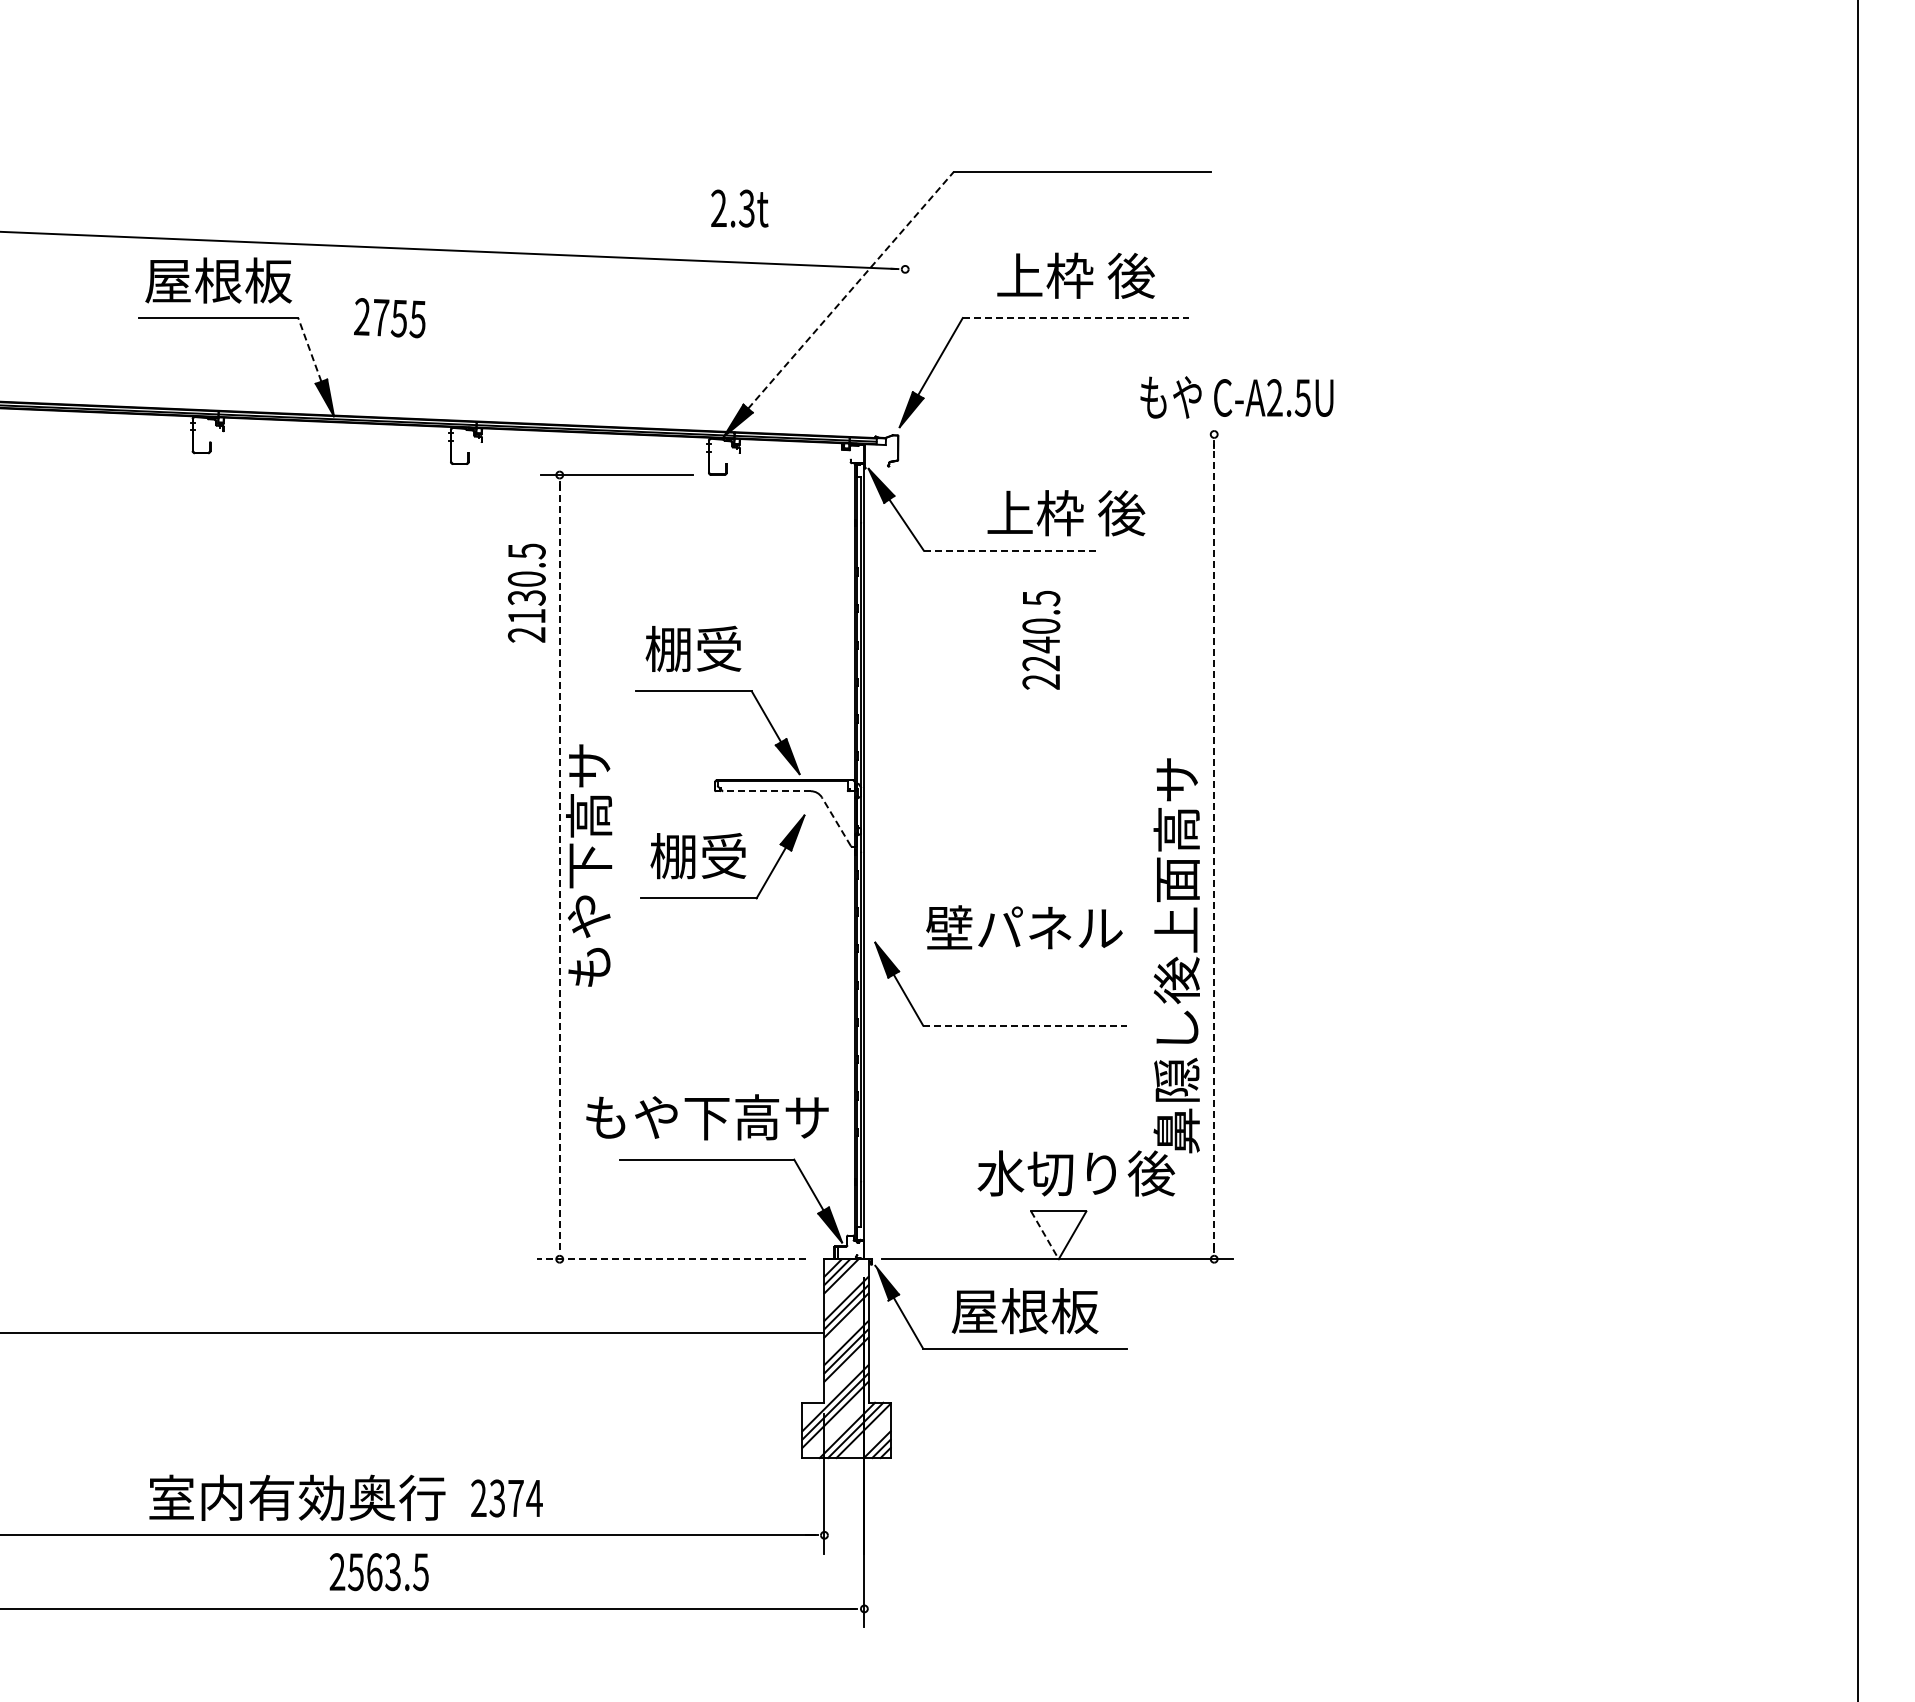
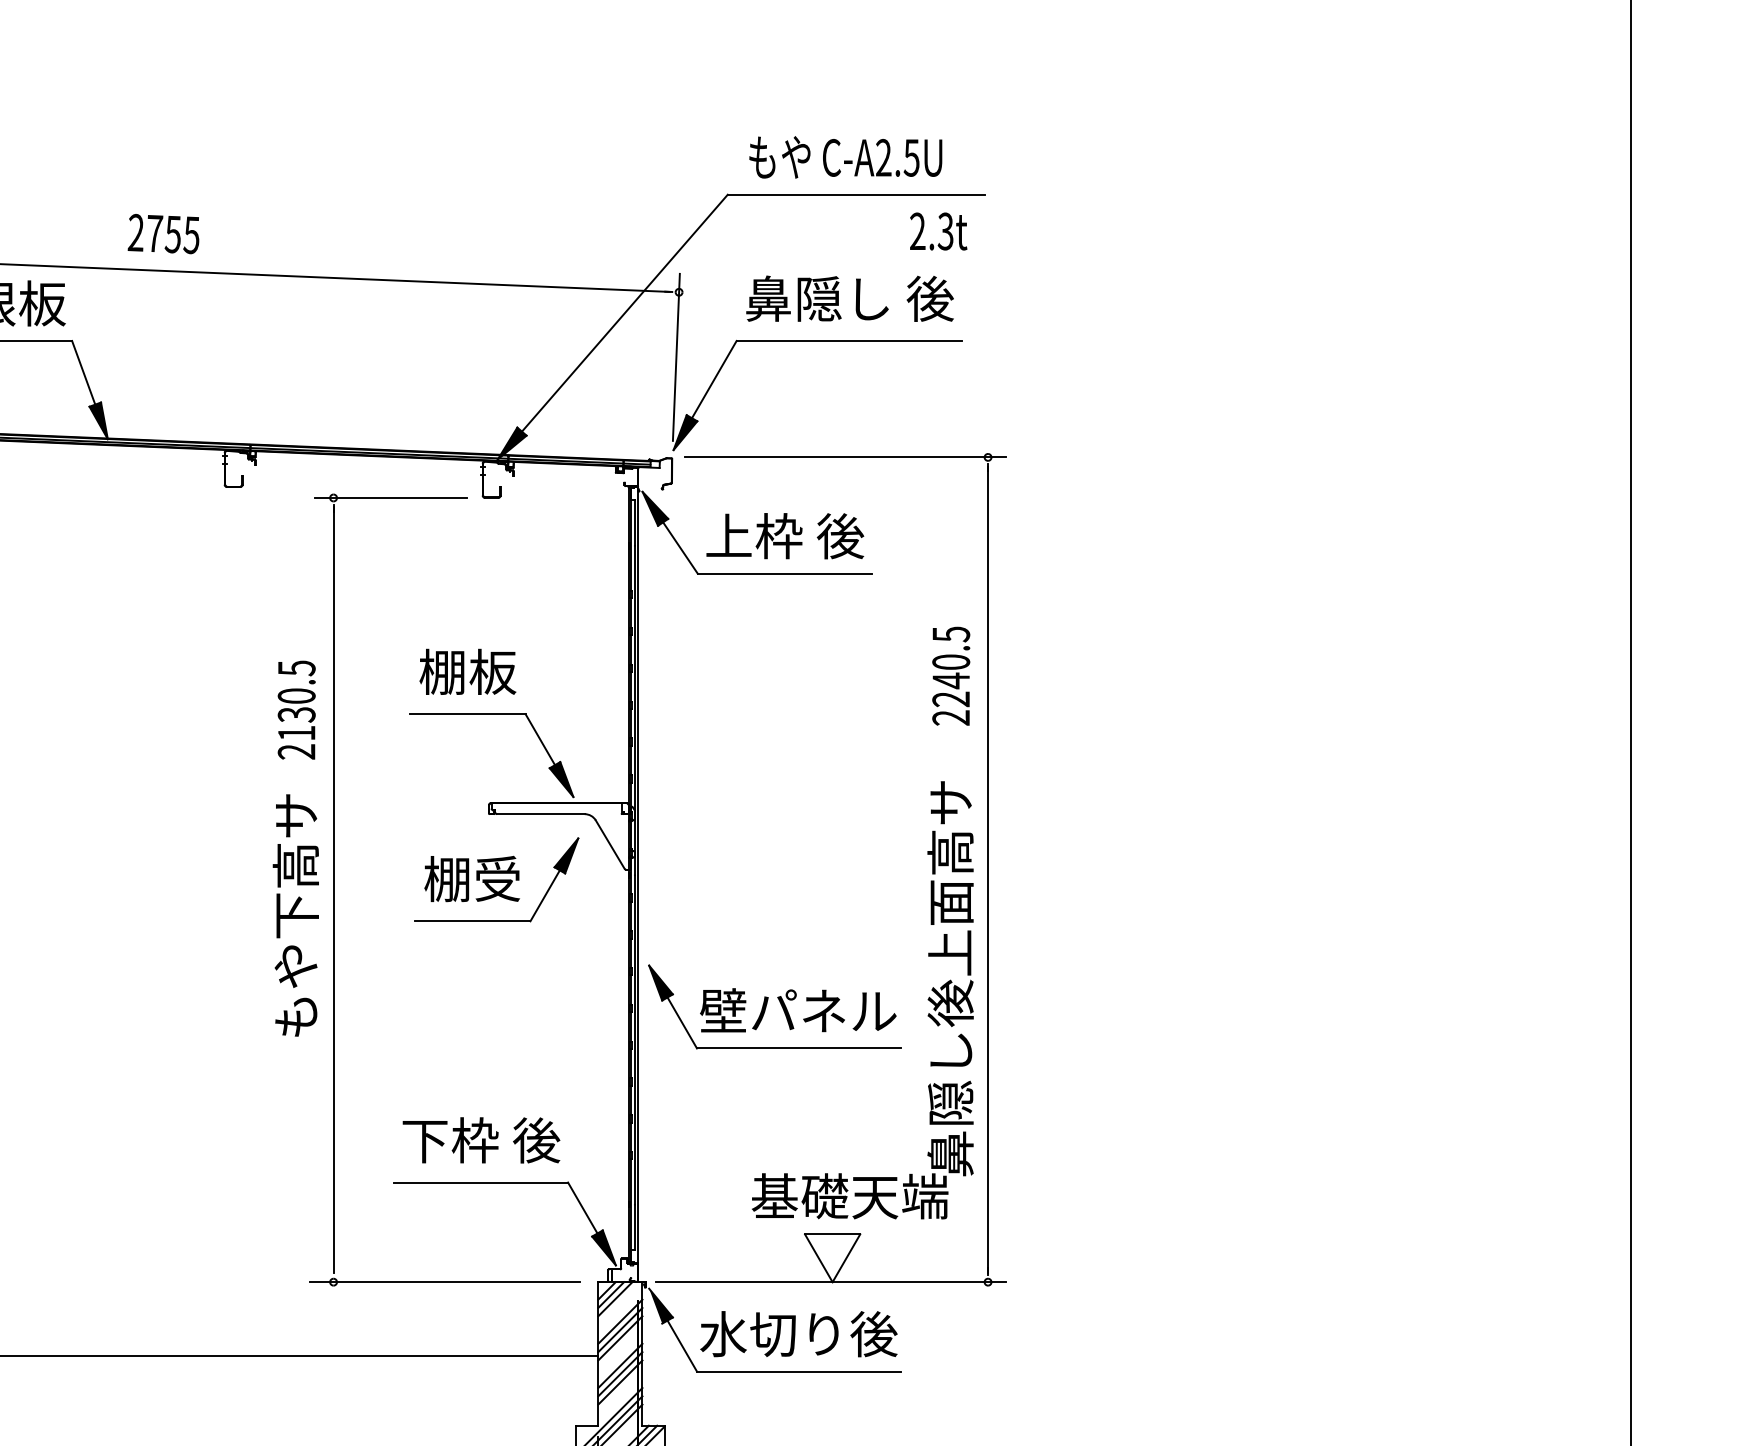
text: (739, 208) -> (938, 231), moved
text: (1076, 275) -> (850, 298), 上枠 後 -> 鼻隠し 後
line: (851, 290) -> (625, 313), dashed -> solid
text: (389, 318) -> (163, 234), moved
line: (1075, 318) -> (849, 341), dashed -> solid
line: (902, 333) -> (676, 356), added
line: (309, 349) -> (83, 372), dashed -> solid
text: (1236, 397) -> (845, 157), moved
line: (1071, 434) -> (845, 457), added
text: (1066, 513) -> (785, 536), moved
line: (1011, 550) -> (785, 573), dashed -> solid
text: (526, 592) -> (296, 709), moved
text: (1041, 639) -> (951, 675), moved
text: (718, 648) -> (492, 671), 棚受 -> 棚板
line: (767, 791) -> (541, 814), dashed -> solid
line: (836, 821) -> (610, 844), dashed -> solid
line: (1214, 846) -> (988, 869), dashed -> solid
text: (589, 865) -> (296, 915), moved
line: (559, 867) -> (333, 890), dashed -> solid
text: (1024, 927) -> (798, 1010), moved
line: (1024, 1025) -> (798, 1048), dashed -> solid
text: (707, 1117) -> (481, 1140), もや下高サ -> 下枠 後
text: (1076, 1173) -> (850, 1196), 水切り後 -> 基礎天端
line: (1044, 1235) -> (818, 1258), dashed -> solid
line: (671, 1259) -> (445, 1282), dashed -> solid
text: (1024, 1311) -> (798, 1334), 屋根板 -> 水切り後

